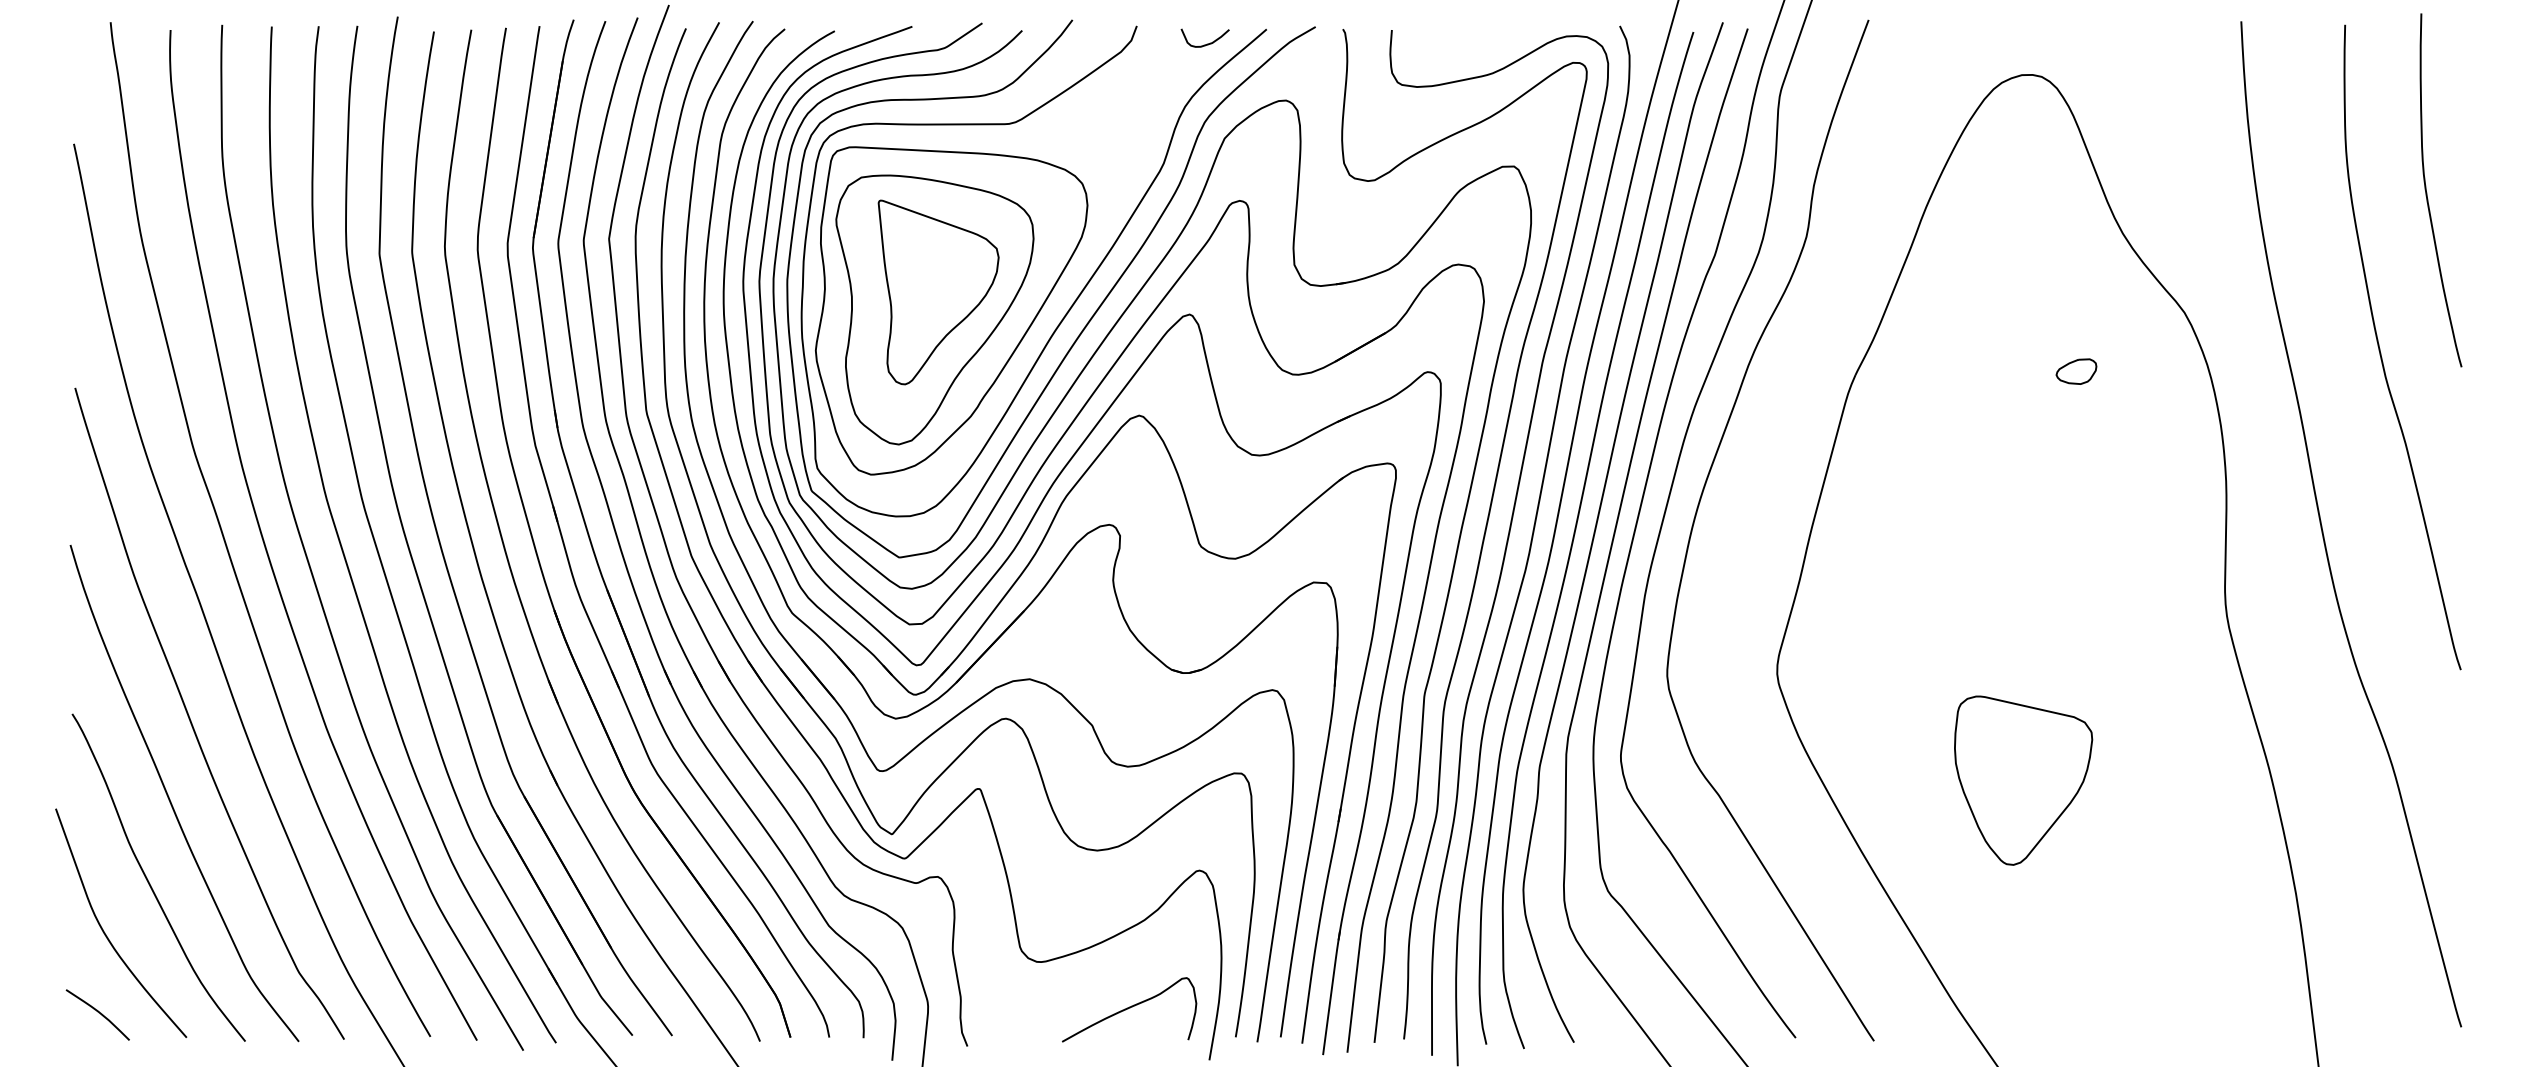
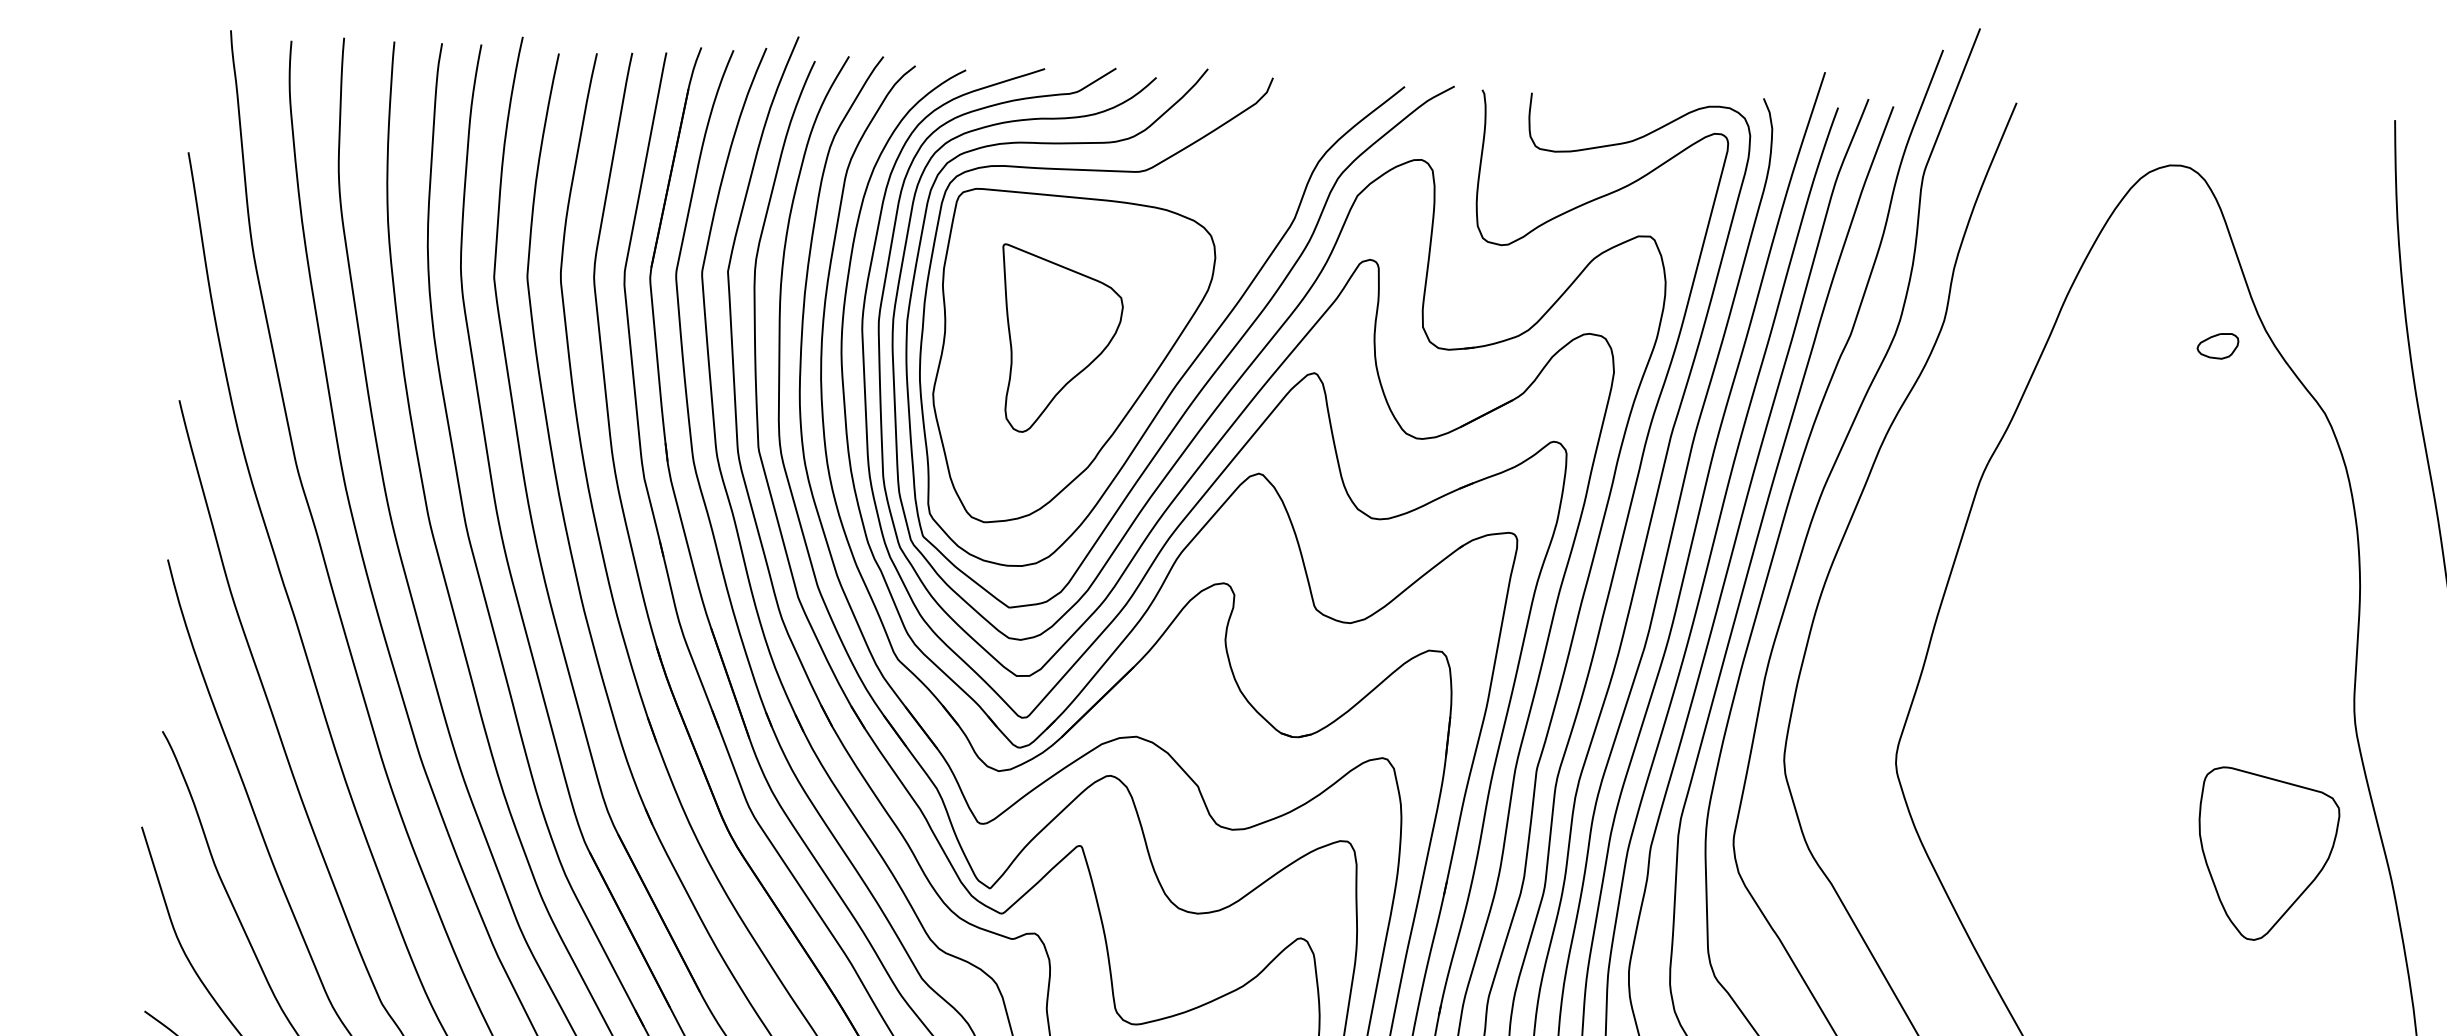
curve: (1207, 43) -> (1344, 98), removed
part: (934, 309) -> (1055, 357), removed
part: (2076, 371) -> (2217, 345), moved
part: (2023, 780) -> (2267, 854), moved

